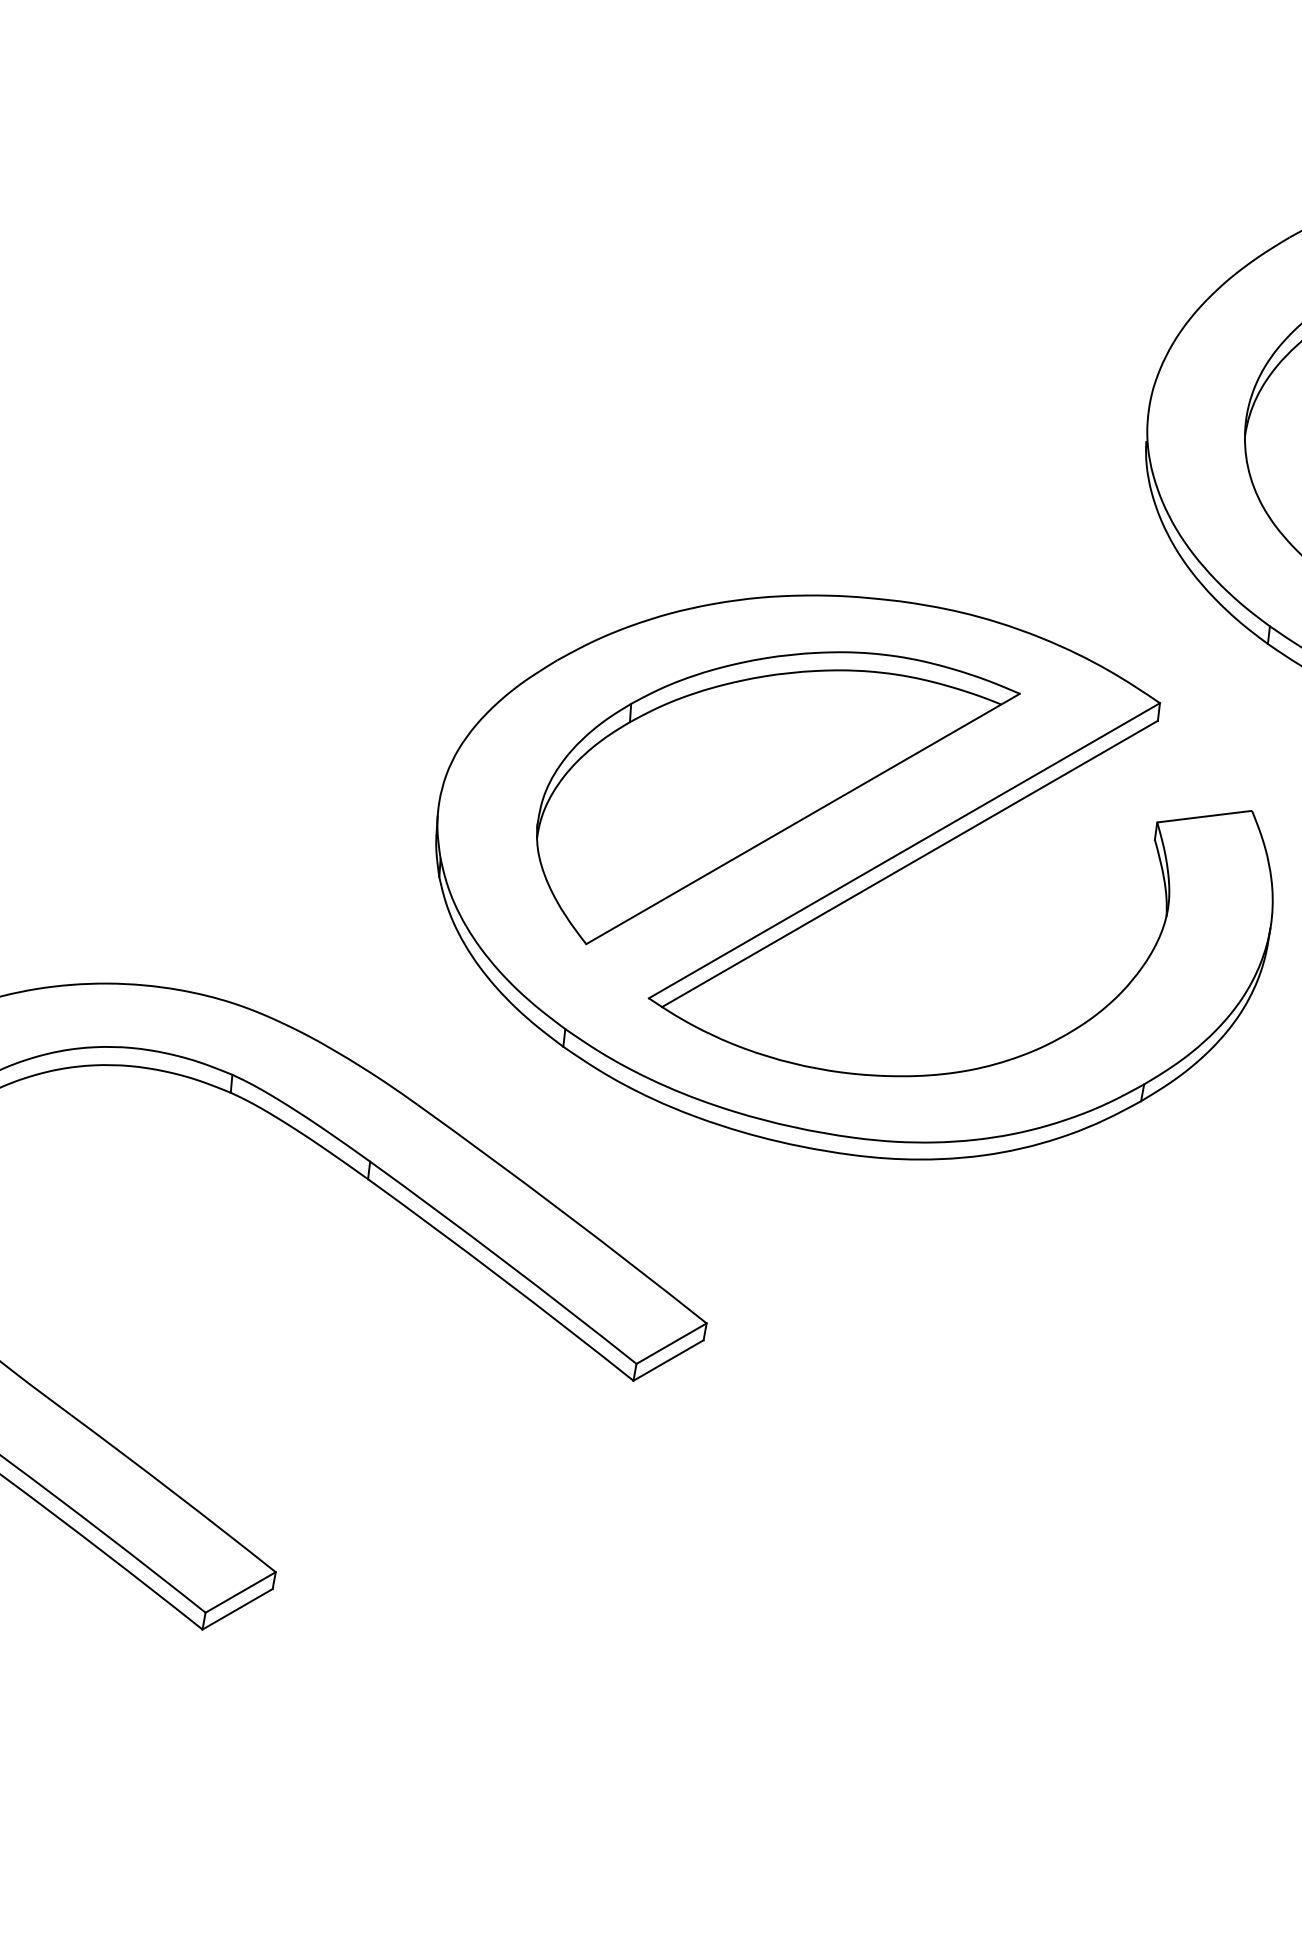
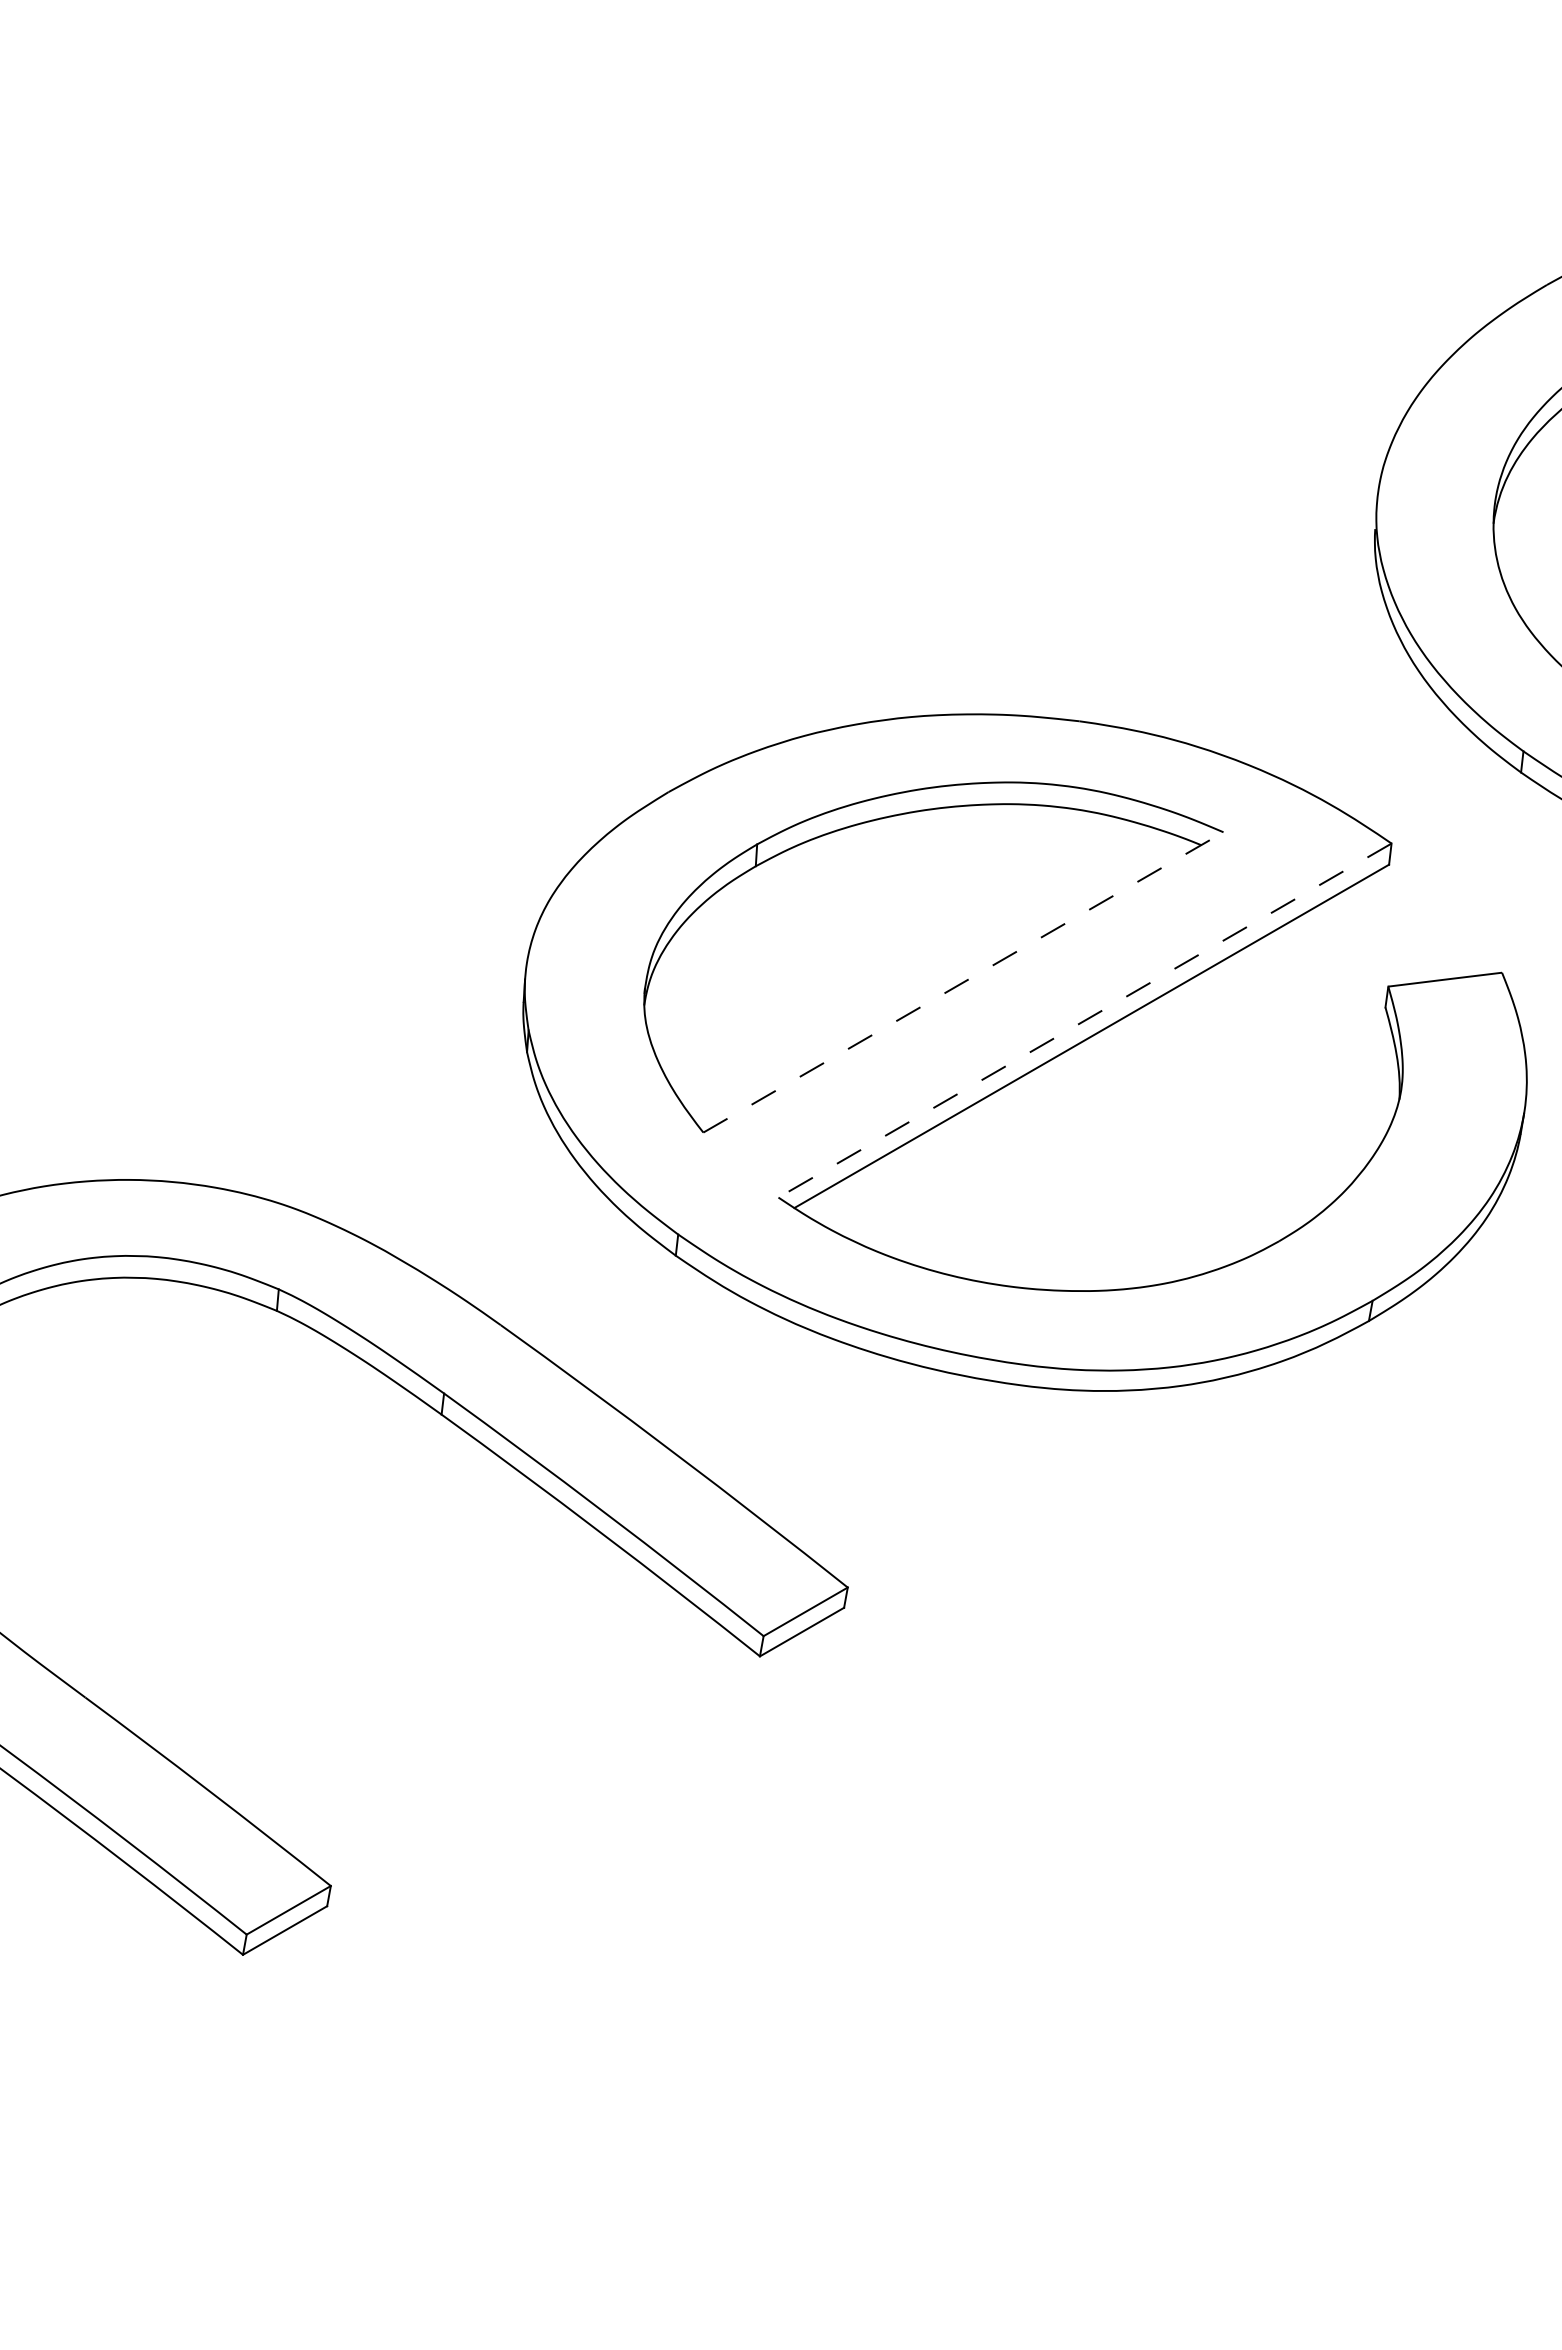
line: (803, 819) -> (963, 982), solid -> dashed
line: (904, 850) -> (1085, 1020), solid -> dashed

